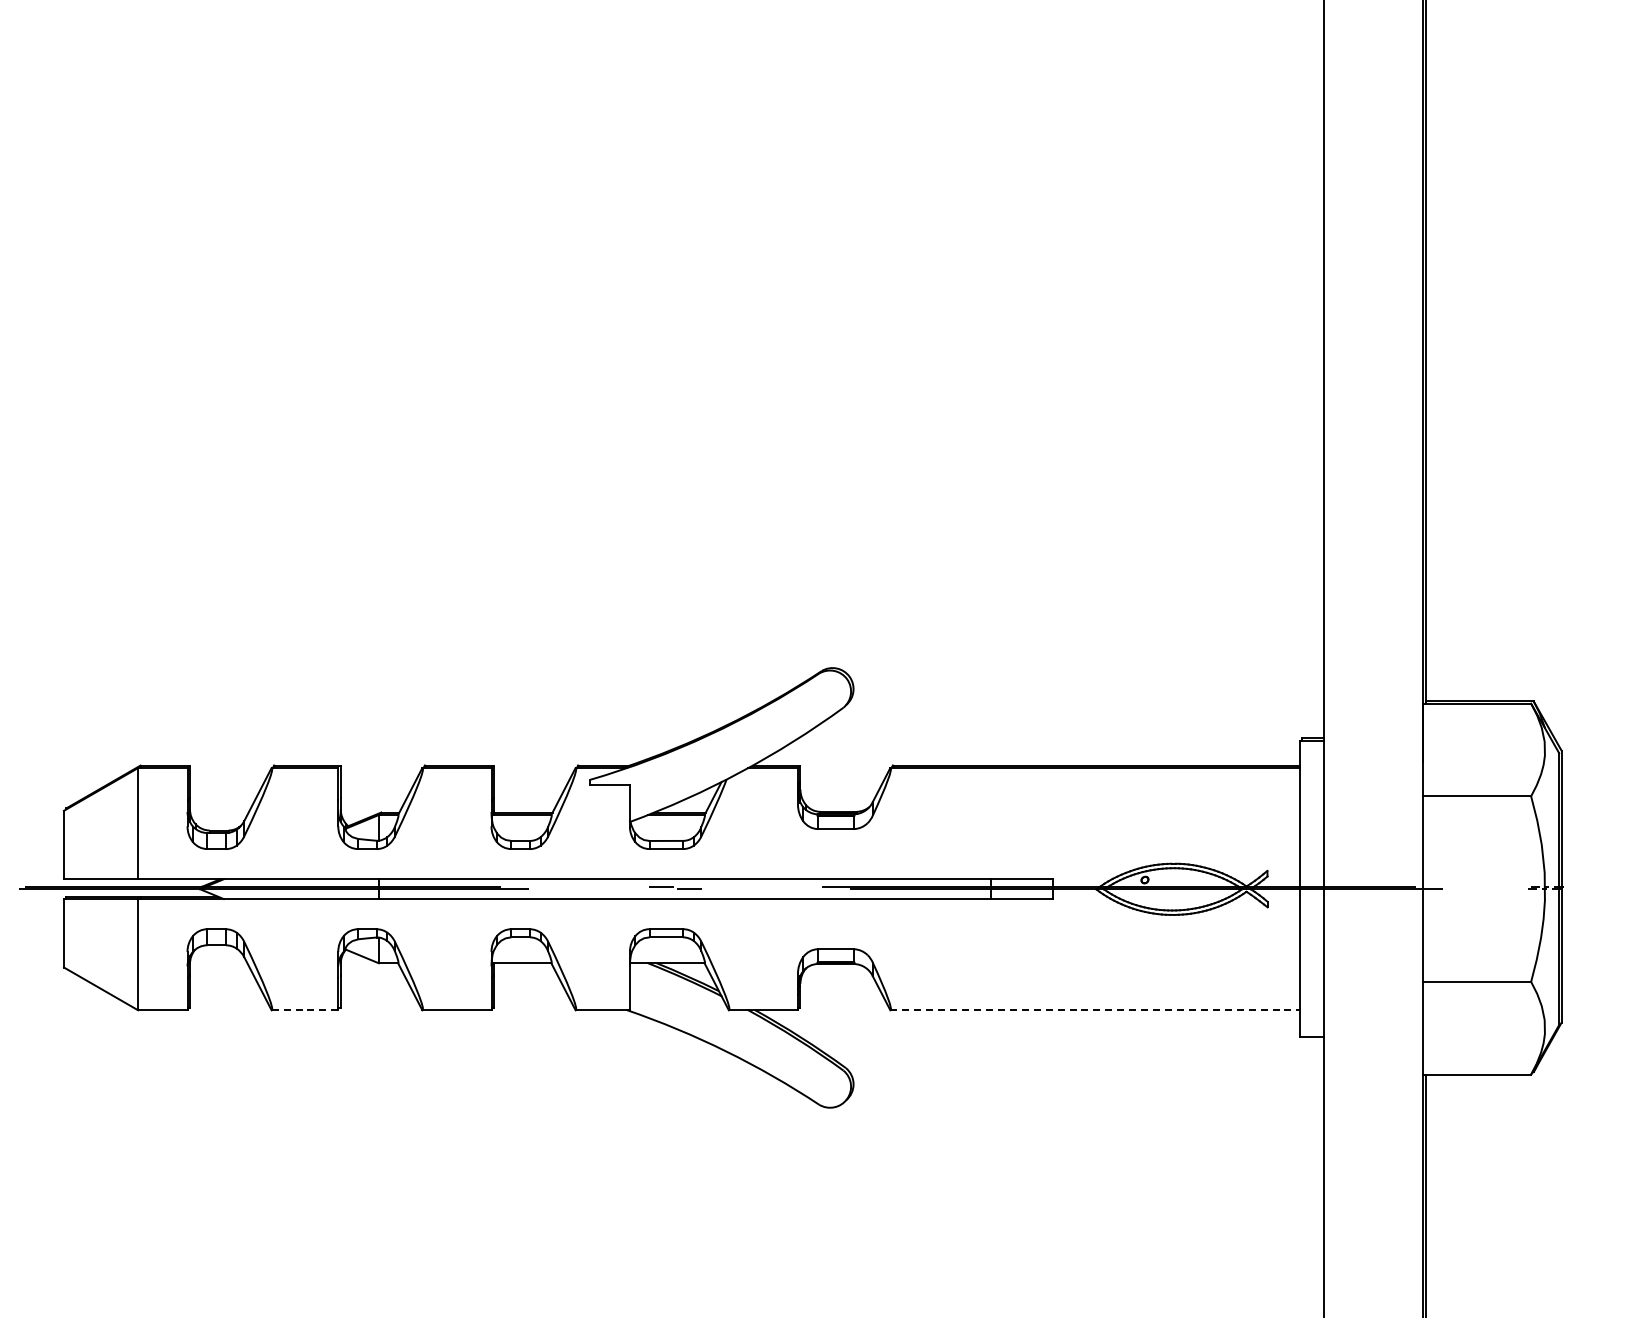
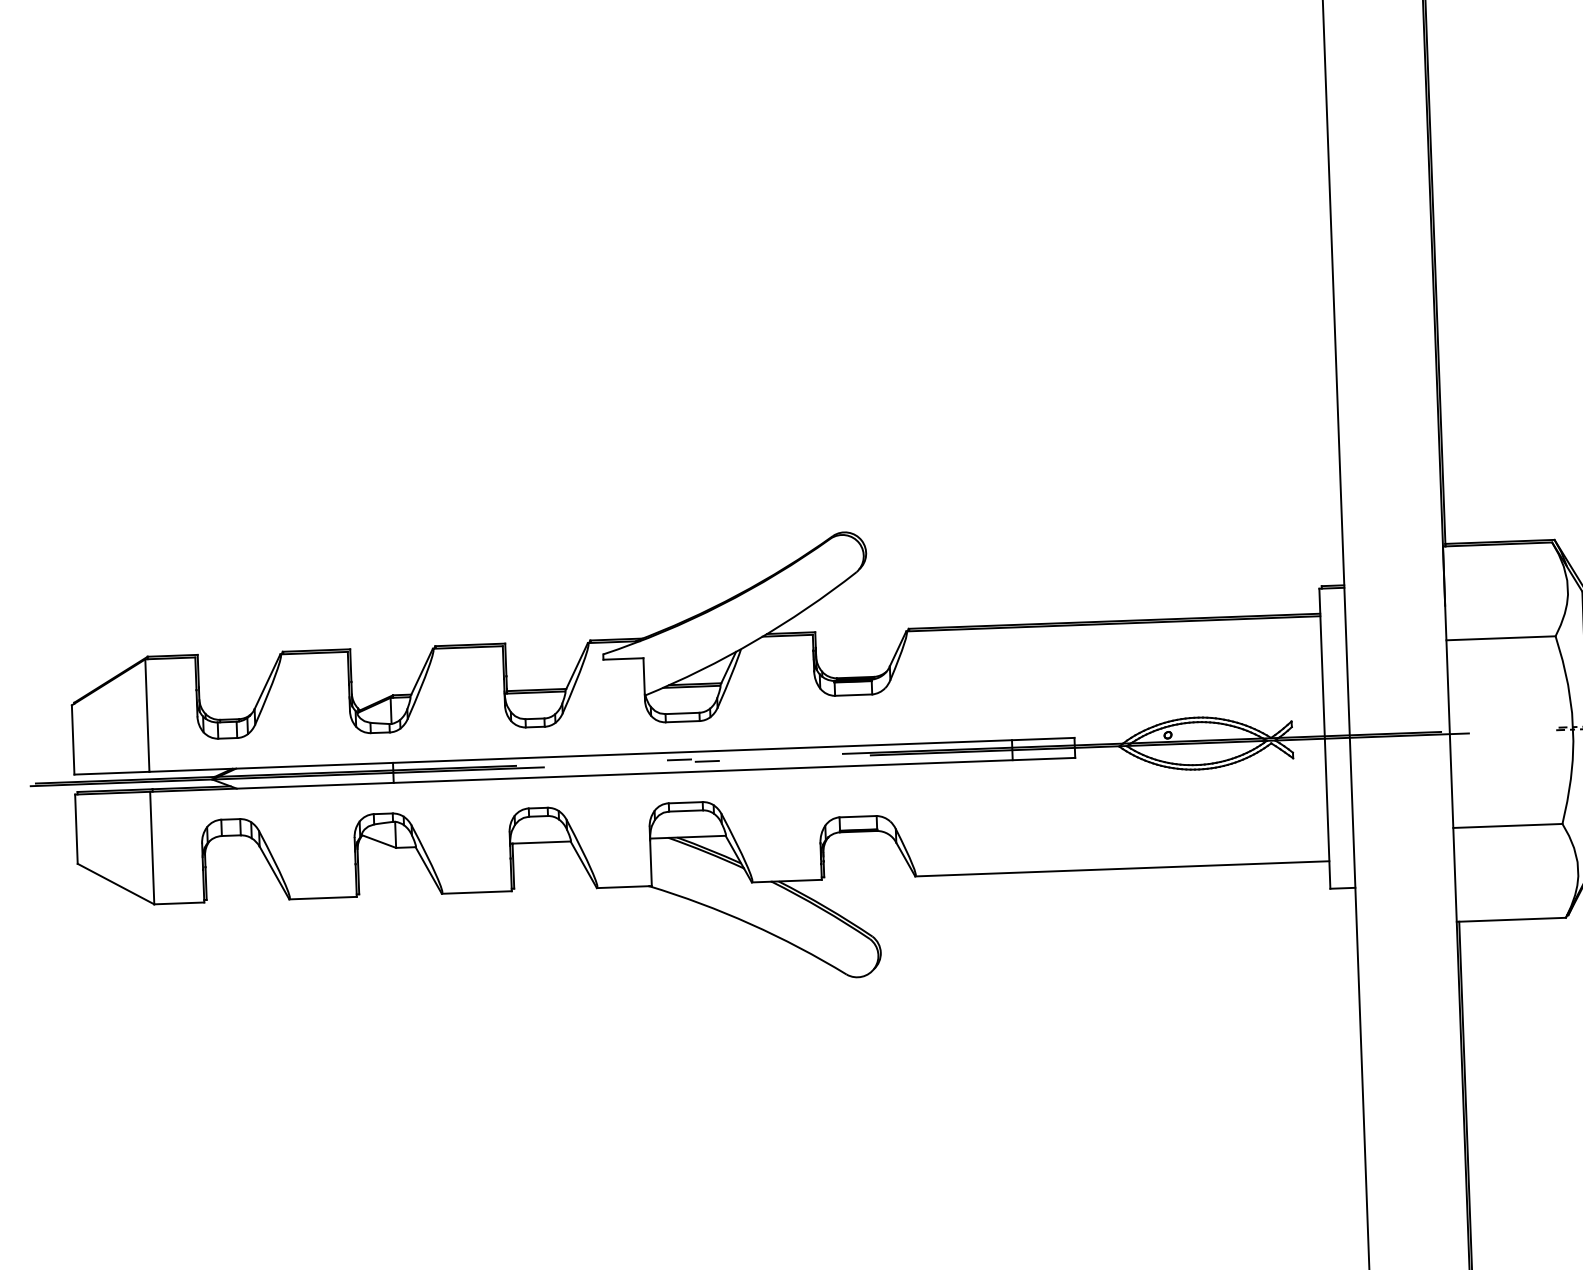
line: (305, 1010) -> (323, 898), dashed -> solid
line: (1095, 1010) -> (1122, 869), dashed -> solid

